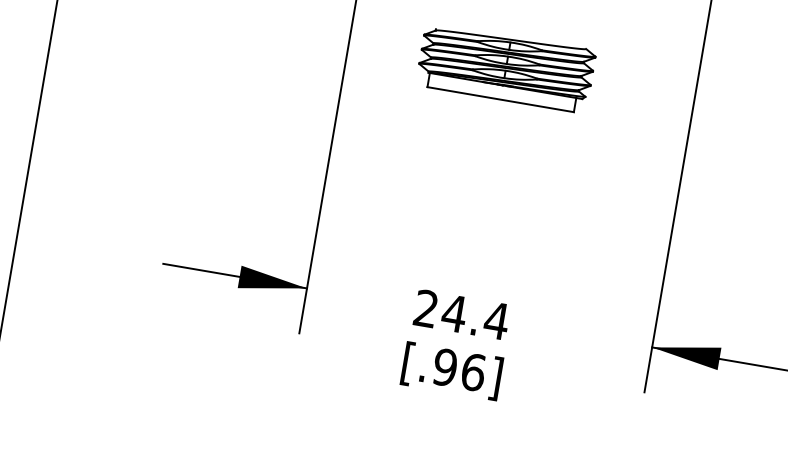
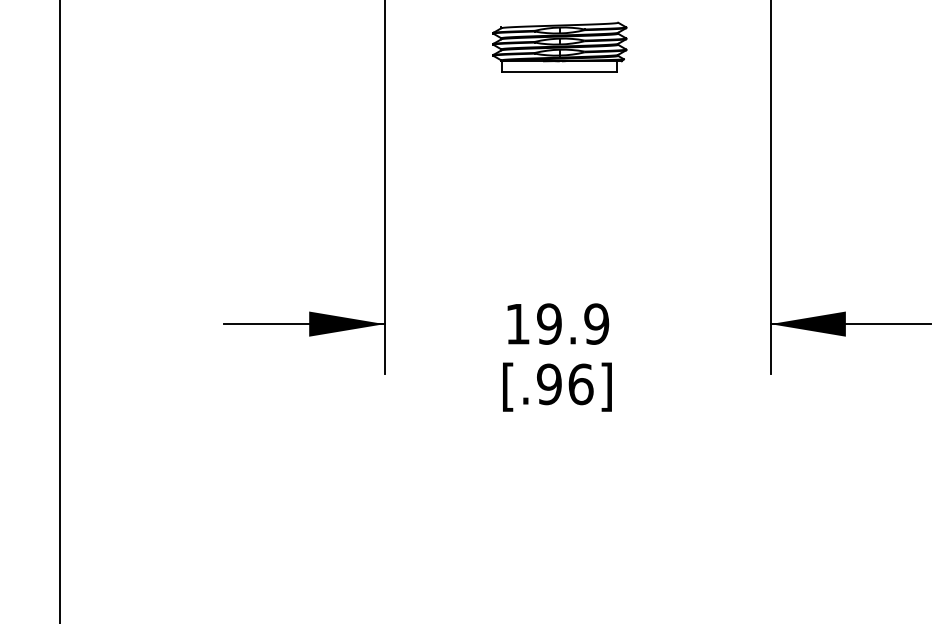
part: (505, 67) -> (559, 47), size x0.7
text: (461, 314) -> (557, 323), 24.4 -> 19.9

